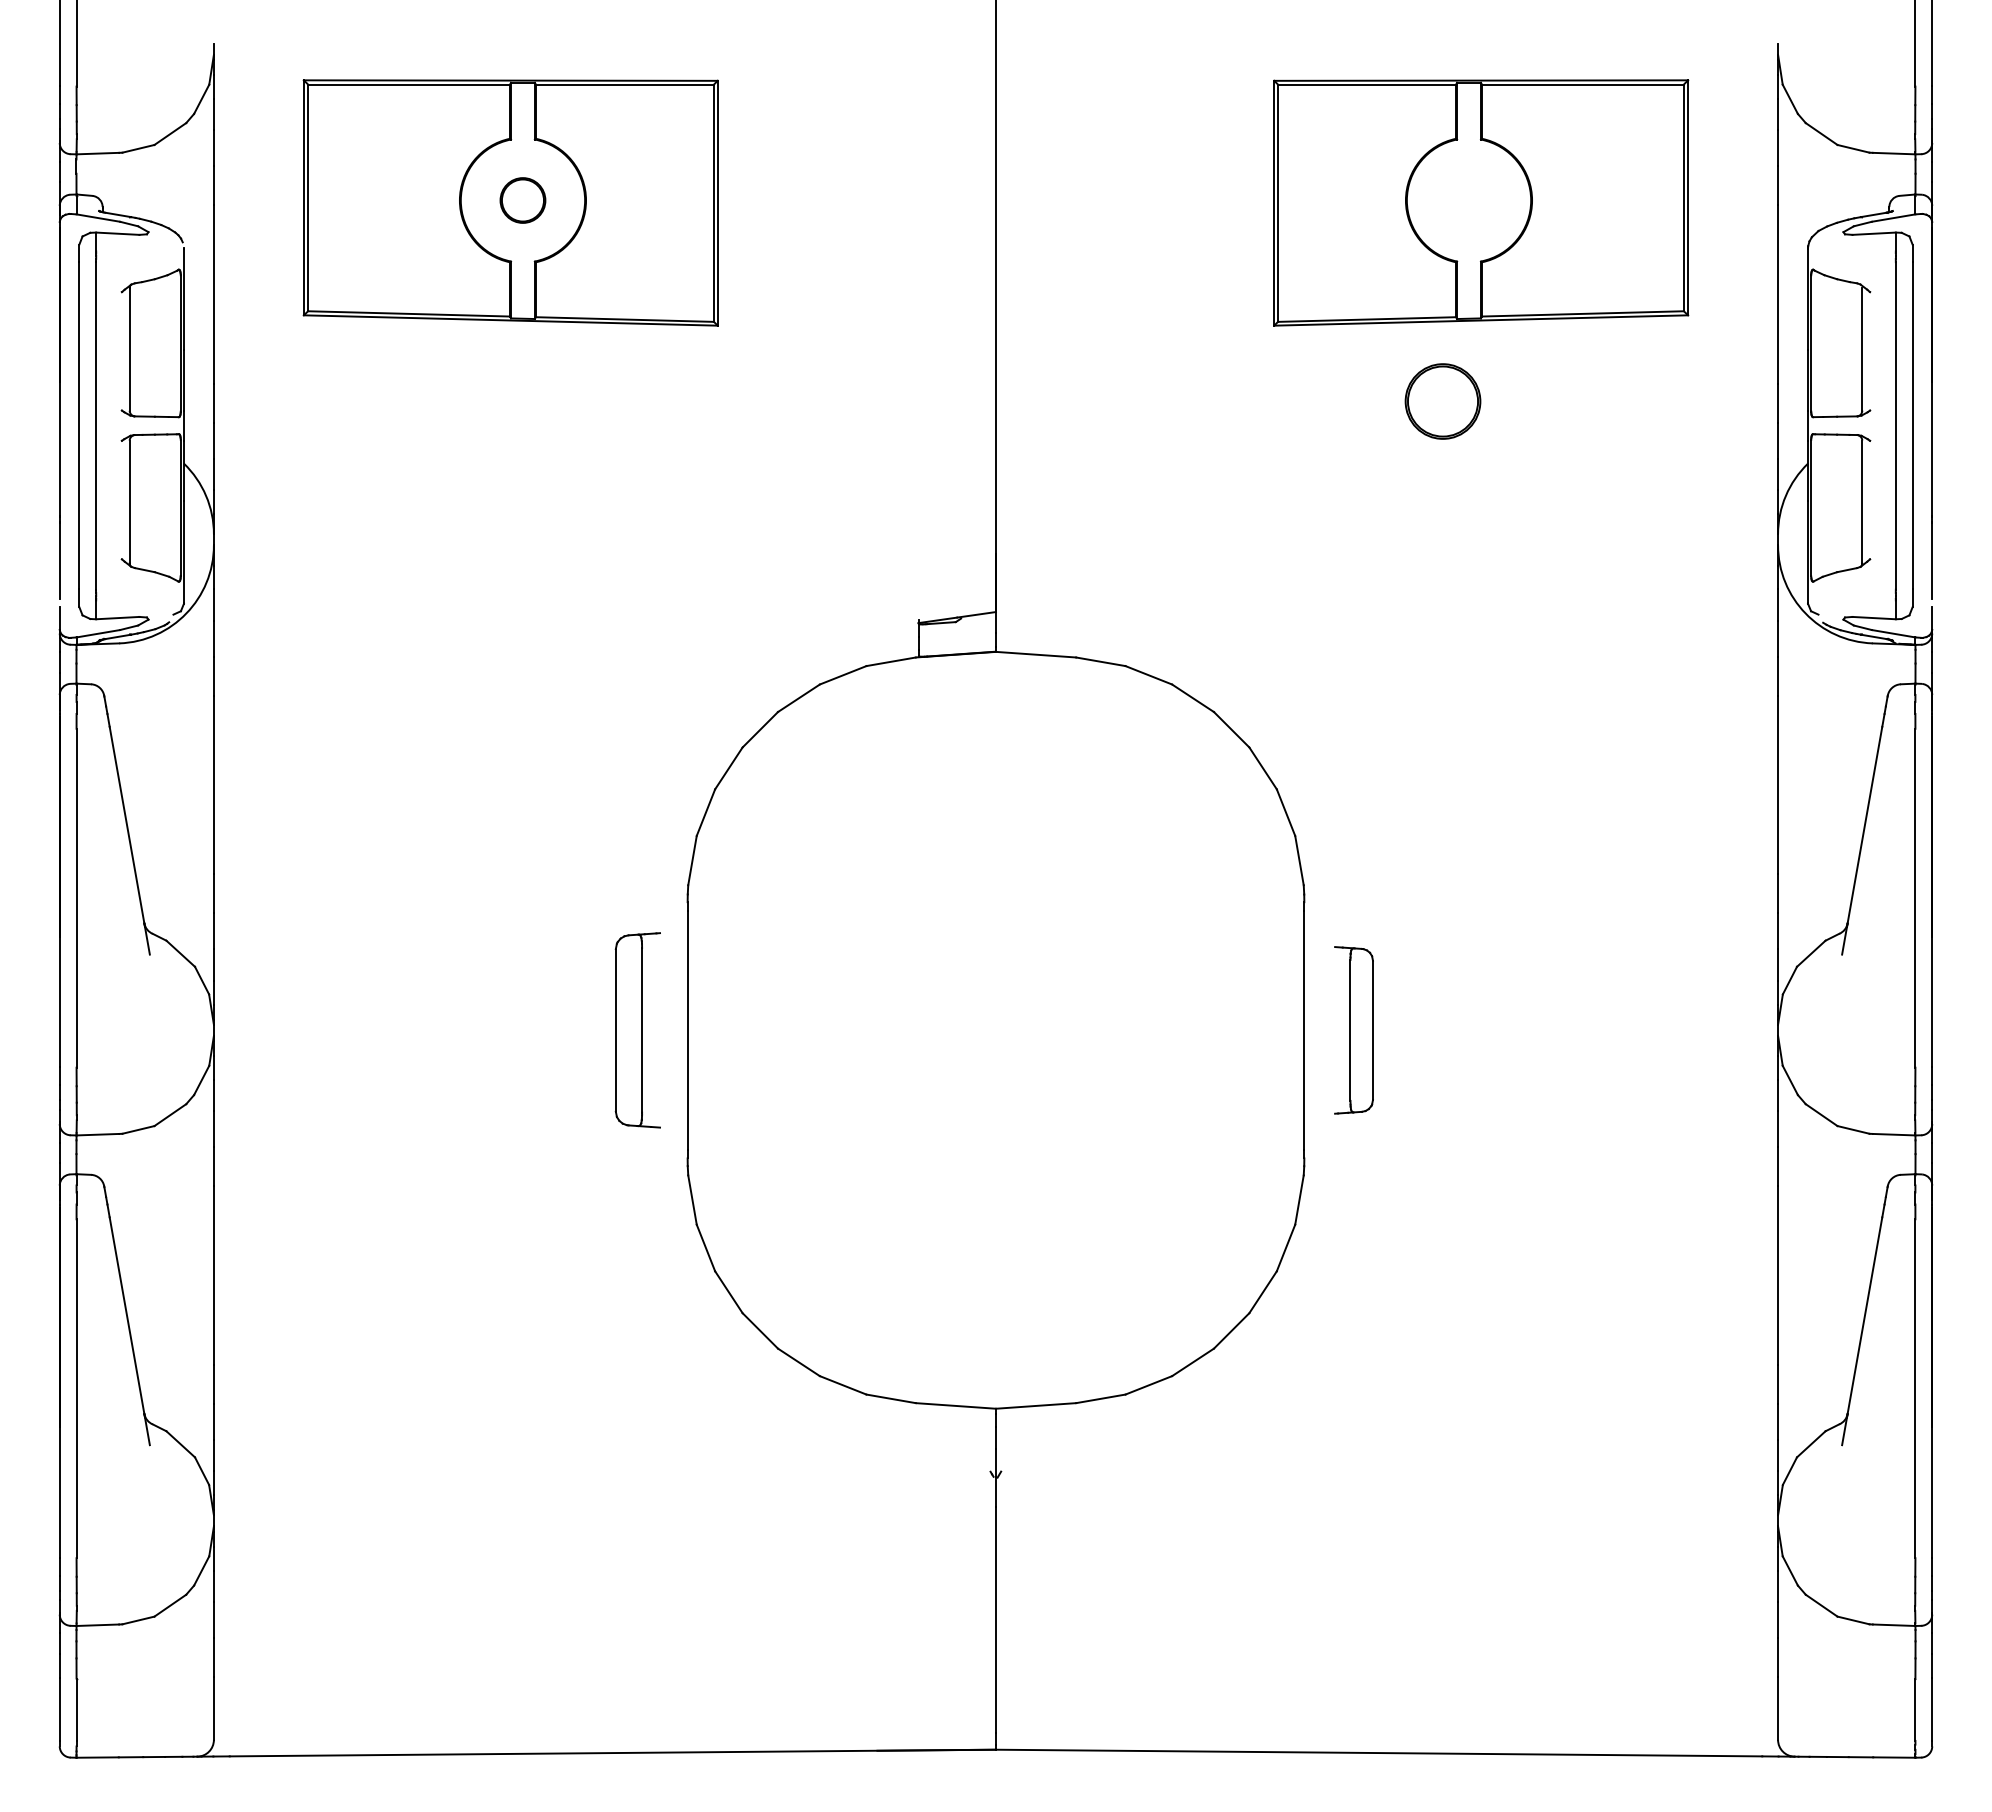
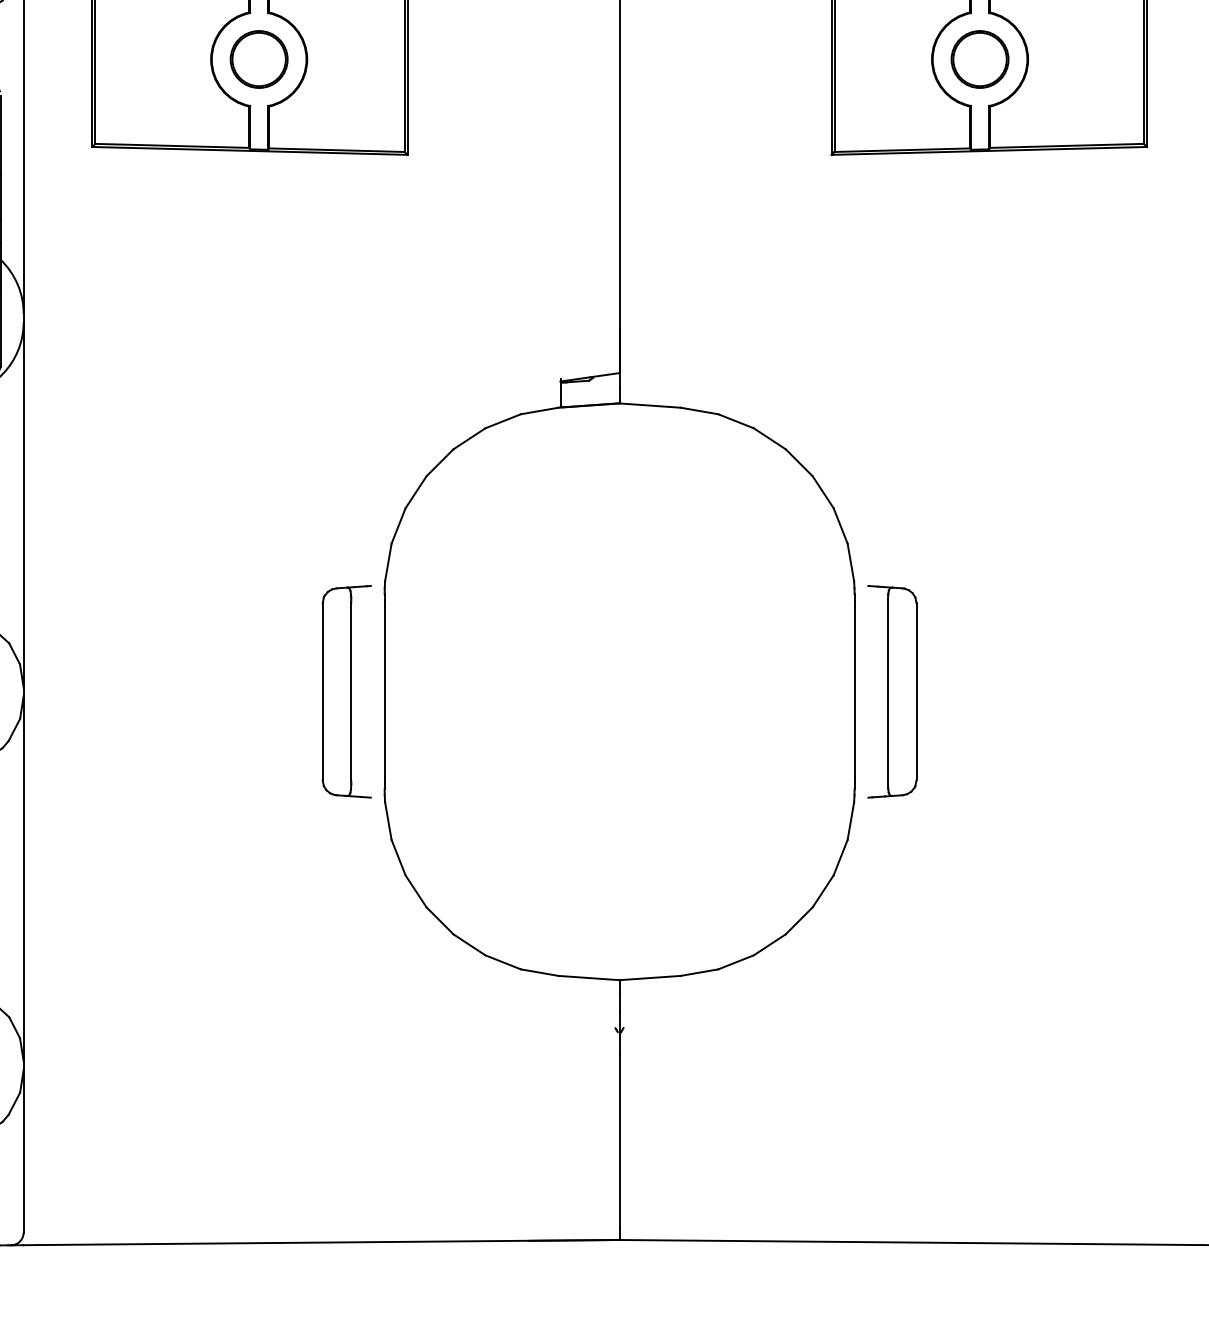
part: (522, 200) -> (258, 59), size x1.67
part: (1442, 401) -> (979, 59), moved
part: (637, 1030) -> (346, 691), size x1.43
part: (1353, 1030) -> (892, 691), size x1.67

